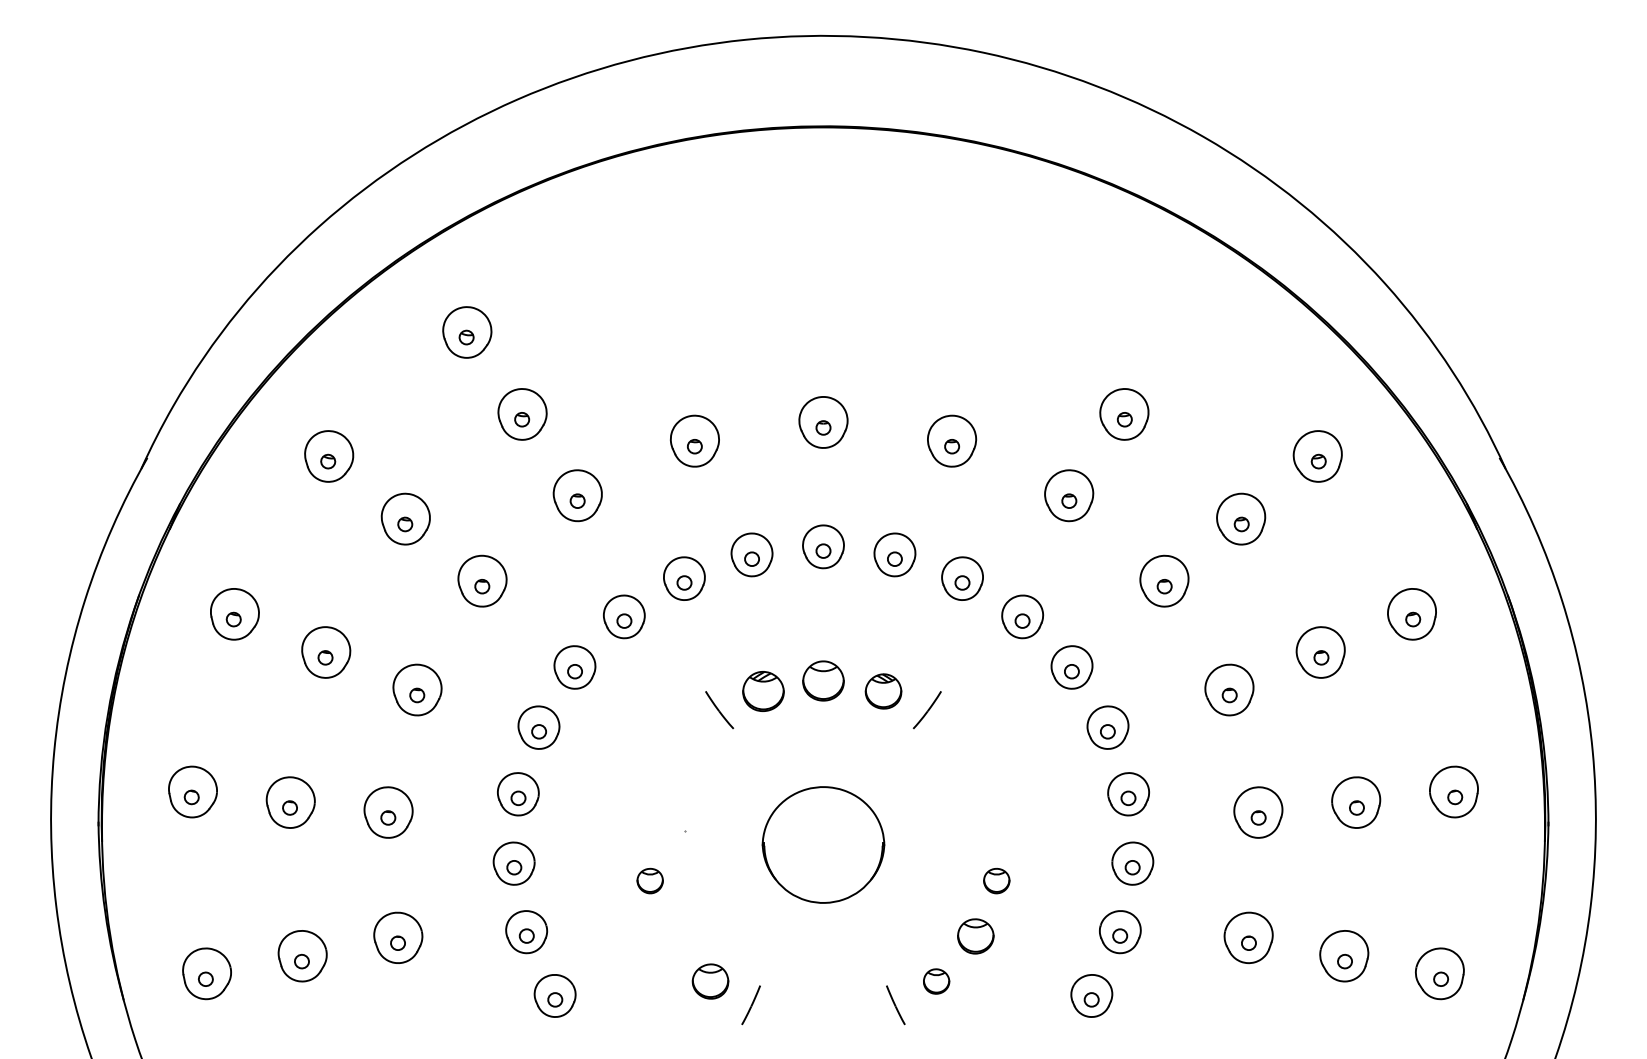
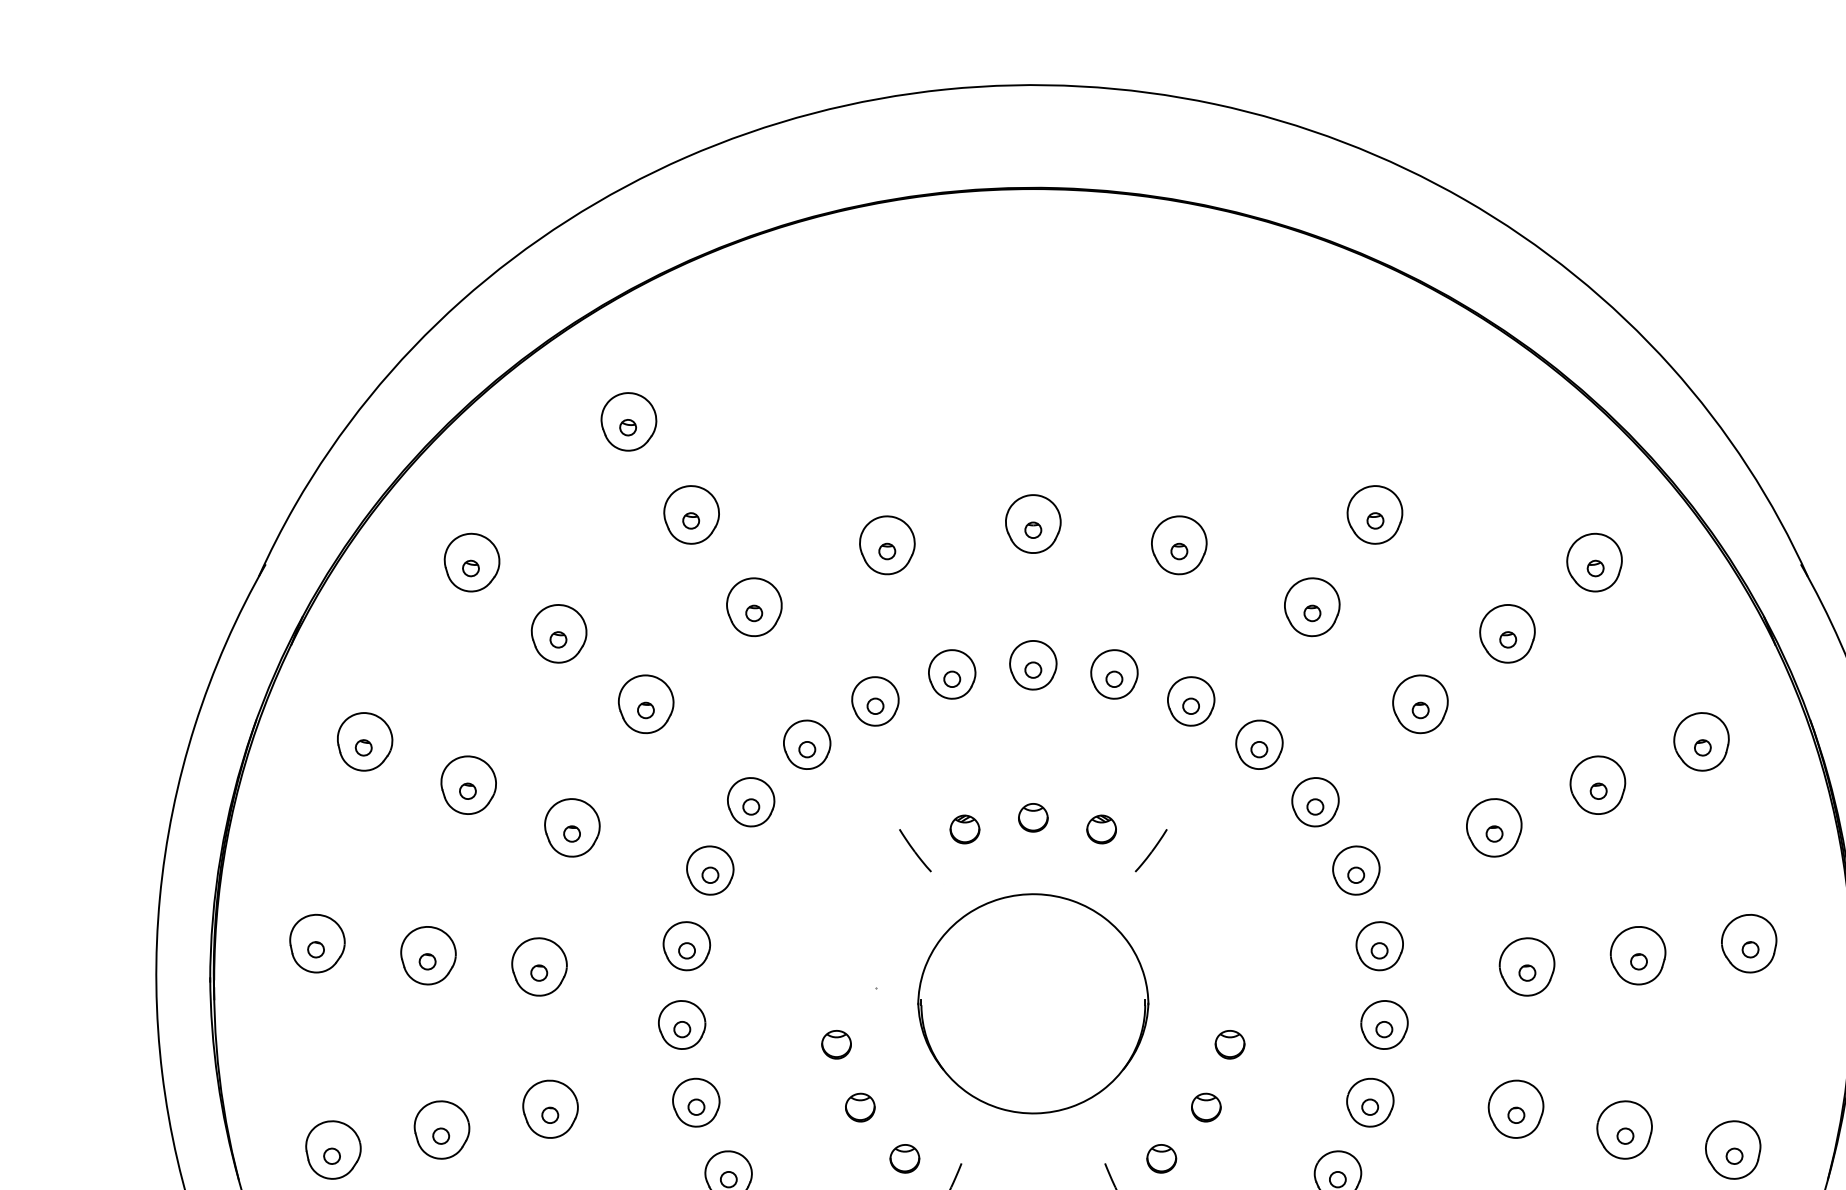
part: (823, 681) -> (1033, 818), size x0.62
part: (762, 691) -> (964, 829), size x0.62
part: (883, 691) -> (1101, 829), size x0.71
part: (823, 844) -> (1033, 1003), size x1.67
part: (670, 936) -> (859, 1107), added
part: (975, 936) -> (1205, 1107), size x0.71
part: (709, 981) -> (903, 1158), size x0.71

